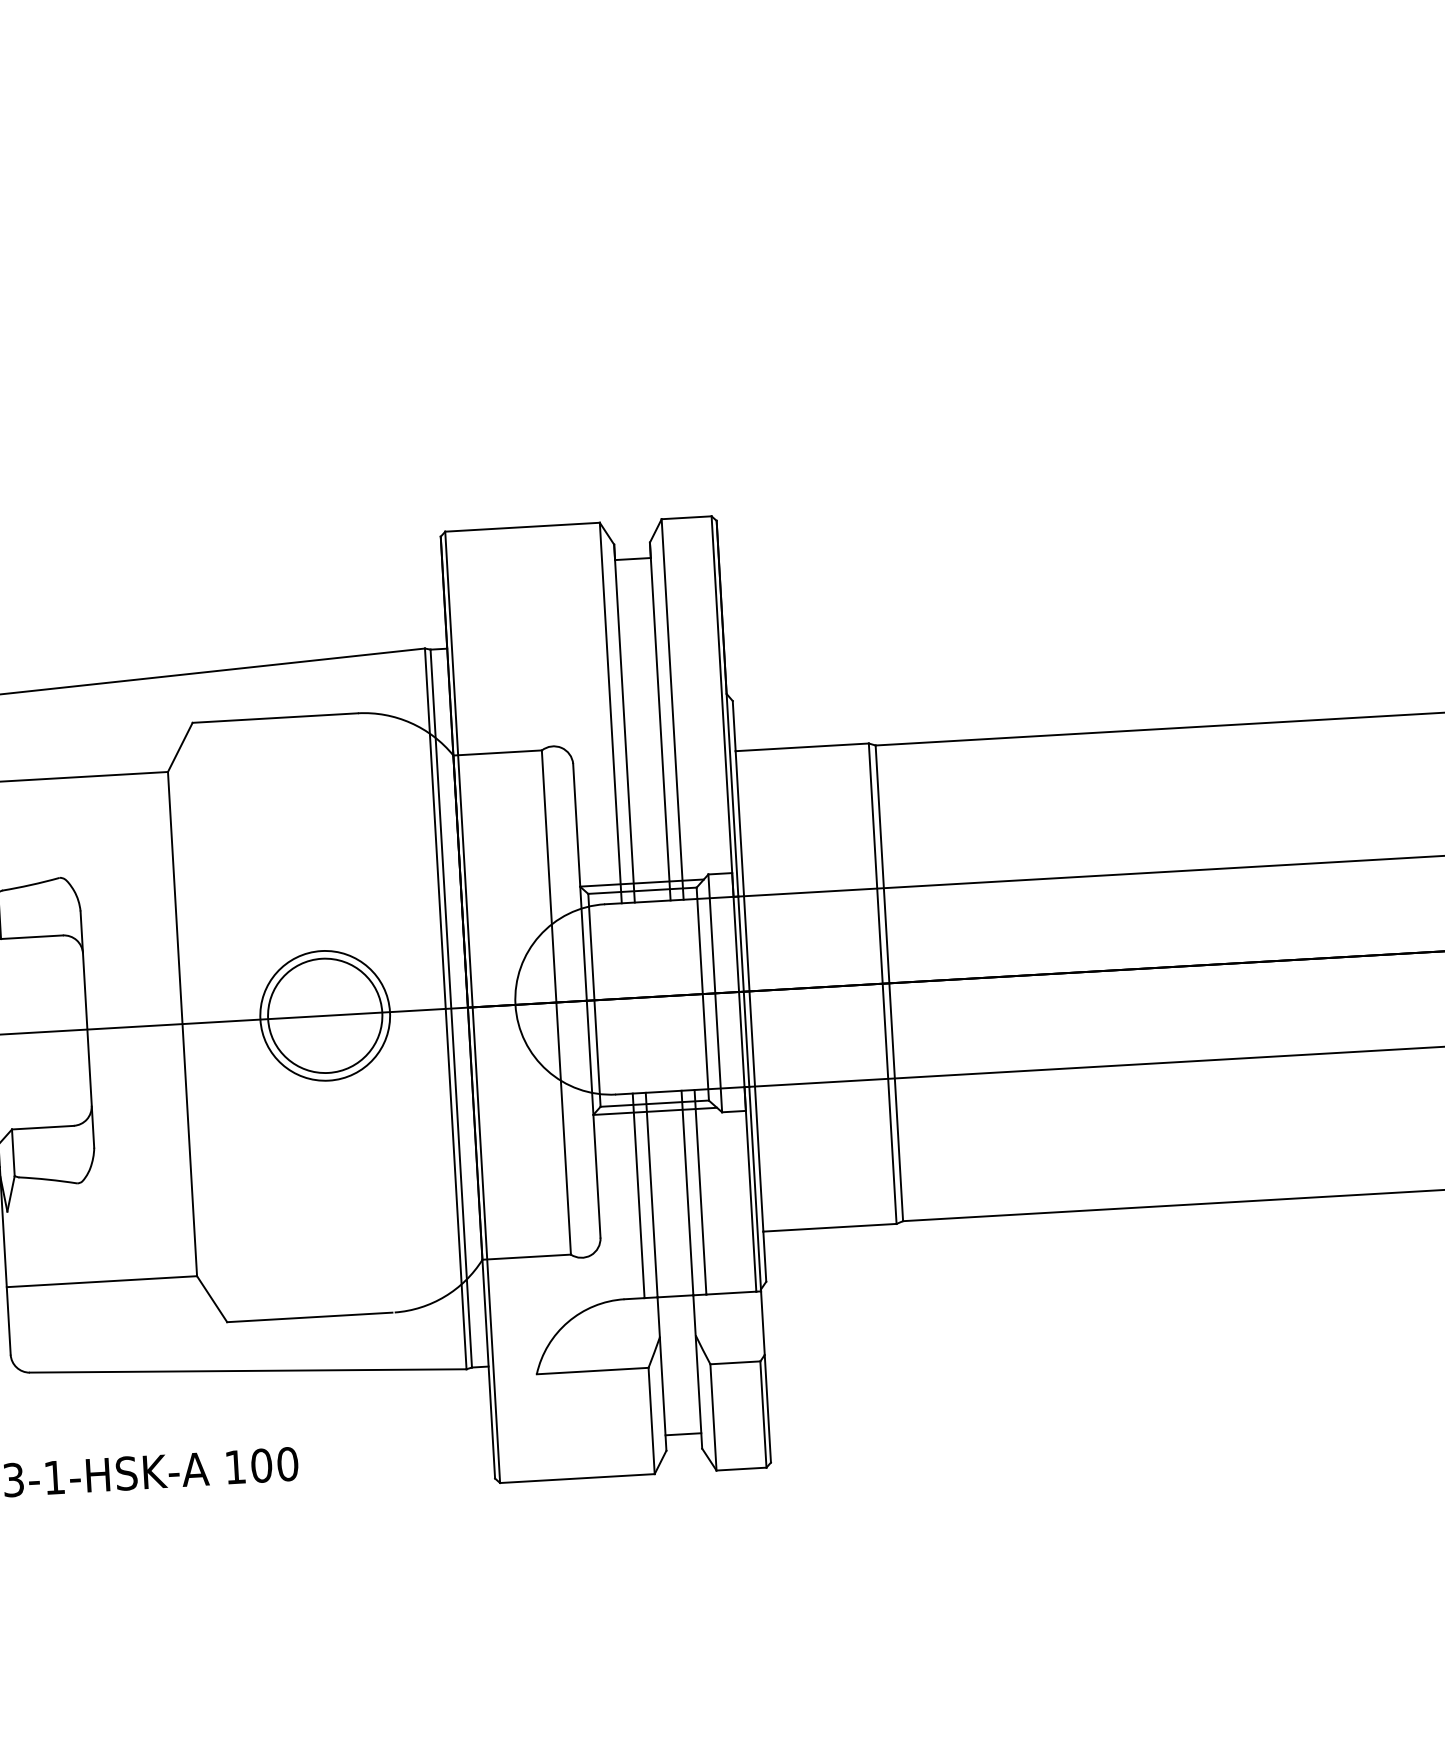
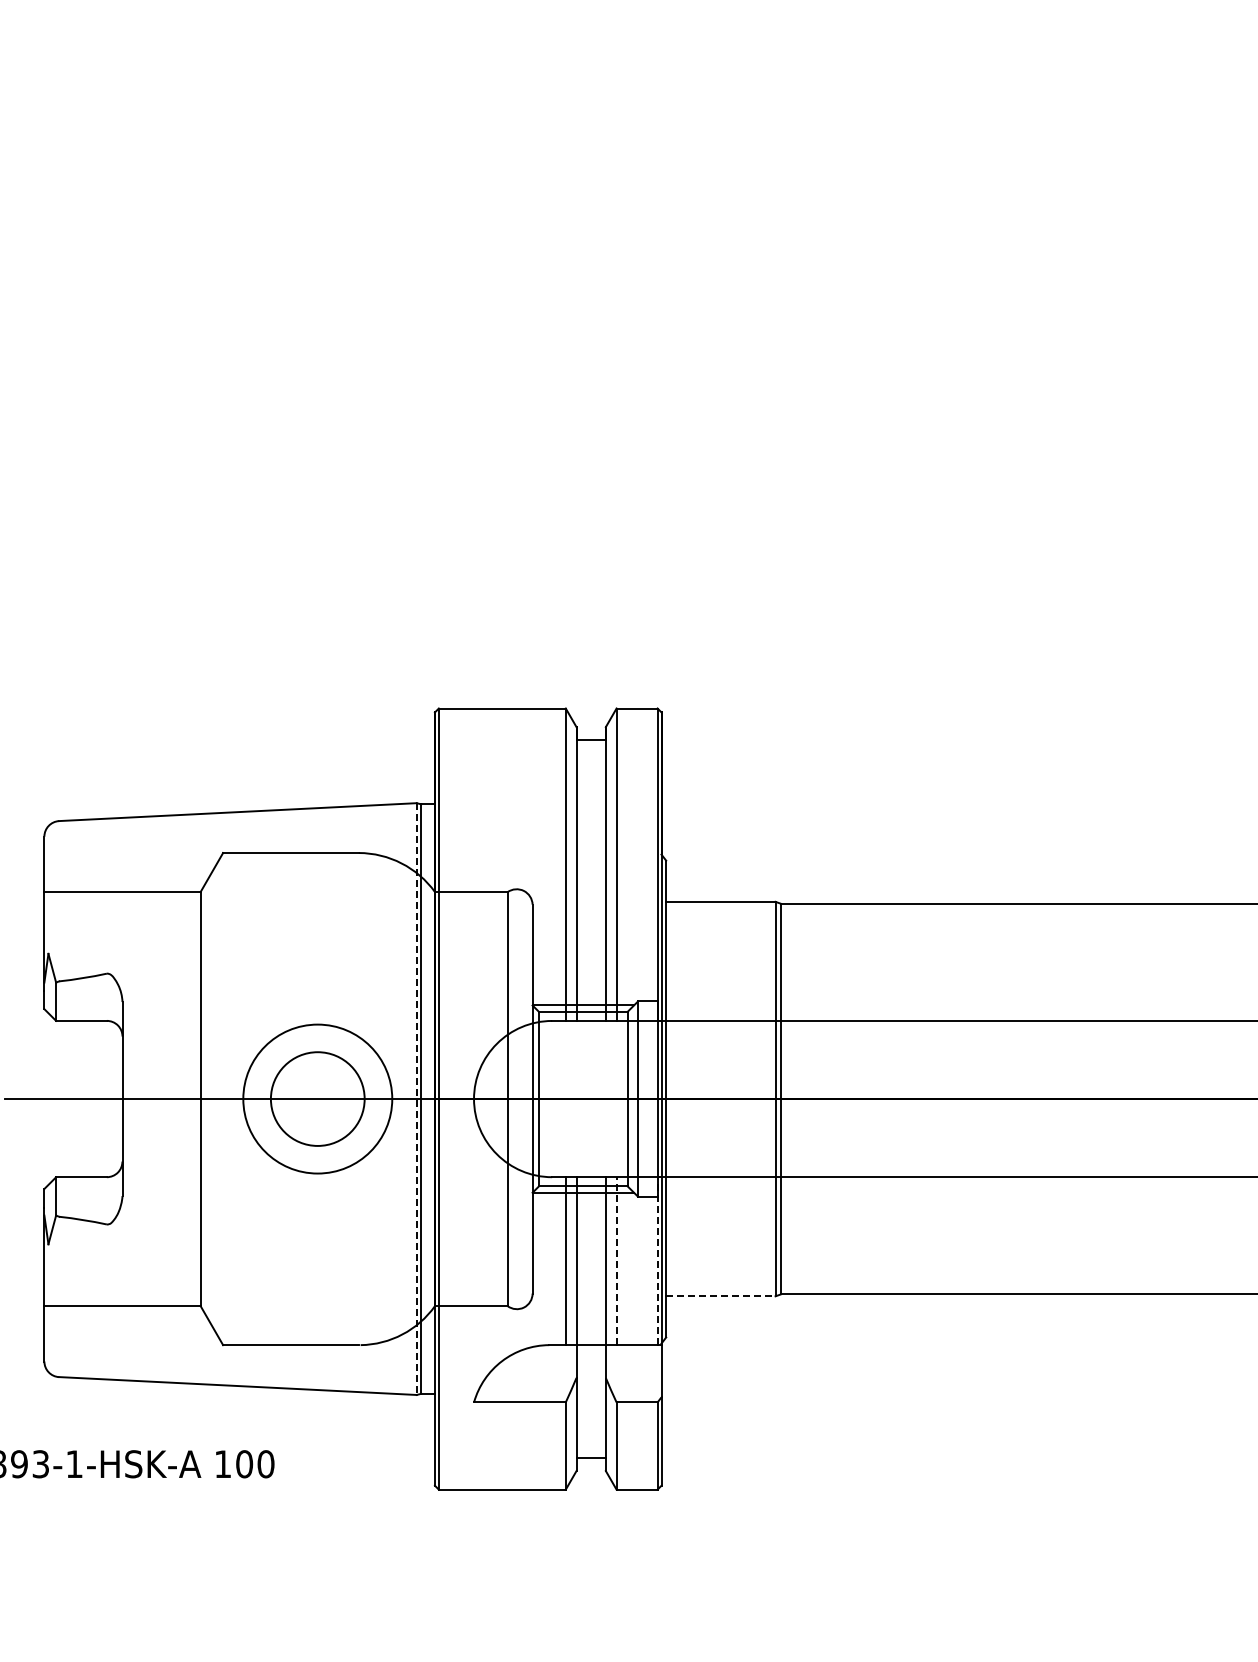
line: (445, 1009) -> (416, 1099), solid -> dashed
circle: (324, 1015) -> (317, 1098), size x1.4
line: (750, 1189) -> (657, 1261), solid -> dashed
line: (700, 1192) -> (616, 1261), solid -> dashed
line: (829, 1228) -> (720, 1296), solid -> dashed

